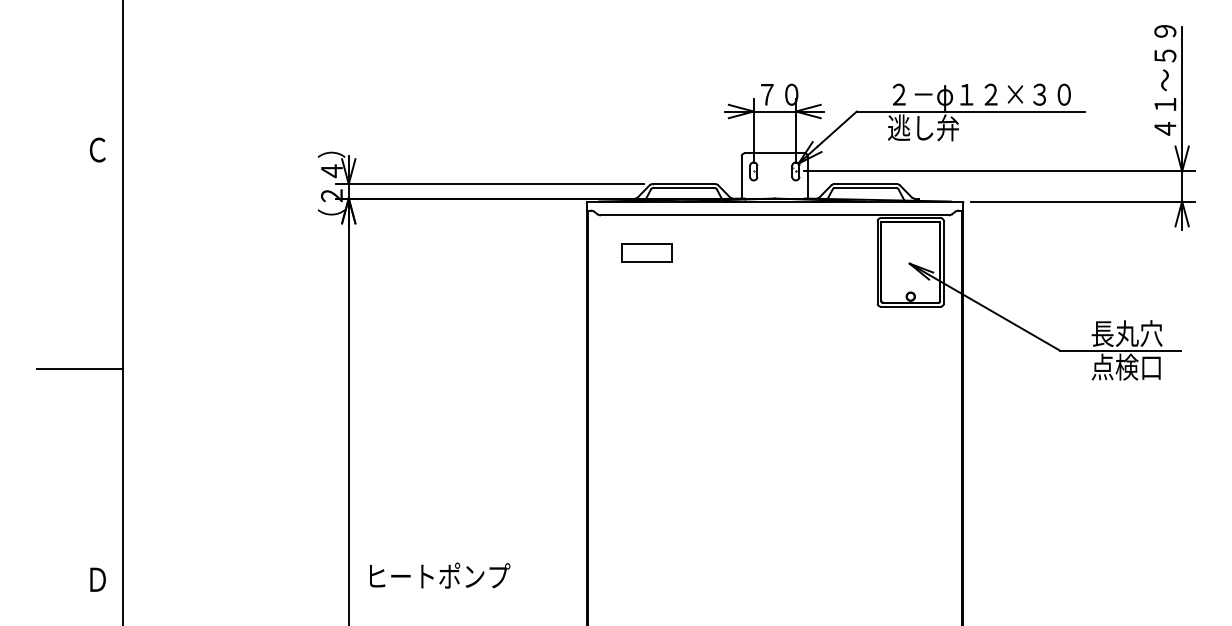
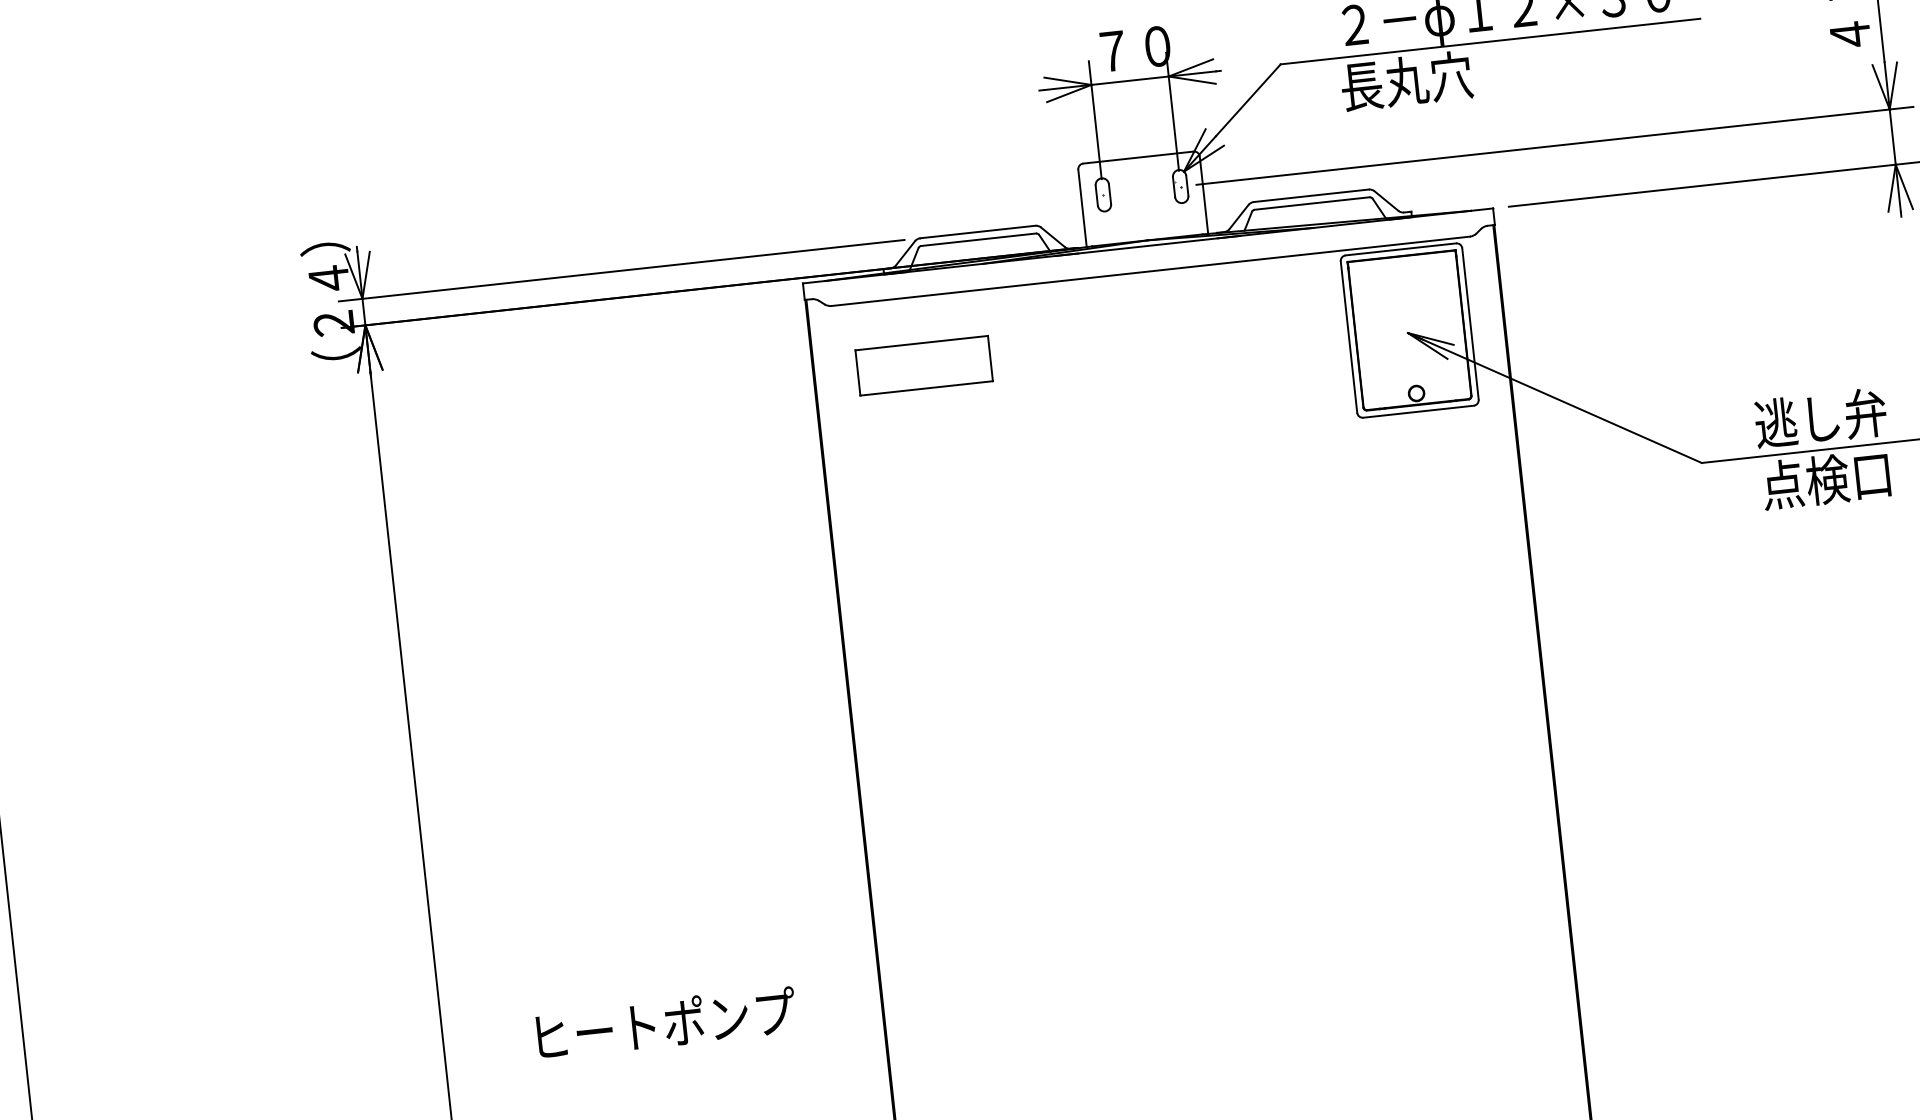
text: (923, 127) -> (1406, 80), 逃し弁 -> 長丸穴
part: (646, 252) -> (922, 365), size x1.43
text: (1126, 333) -> (1819, 418), 長丸穴 -> 逃し弁
text: (440, 575) -> (667, 1022), moved

